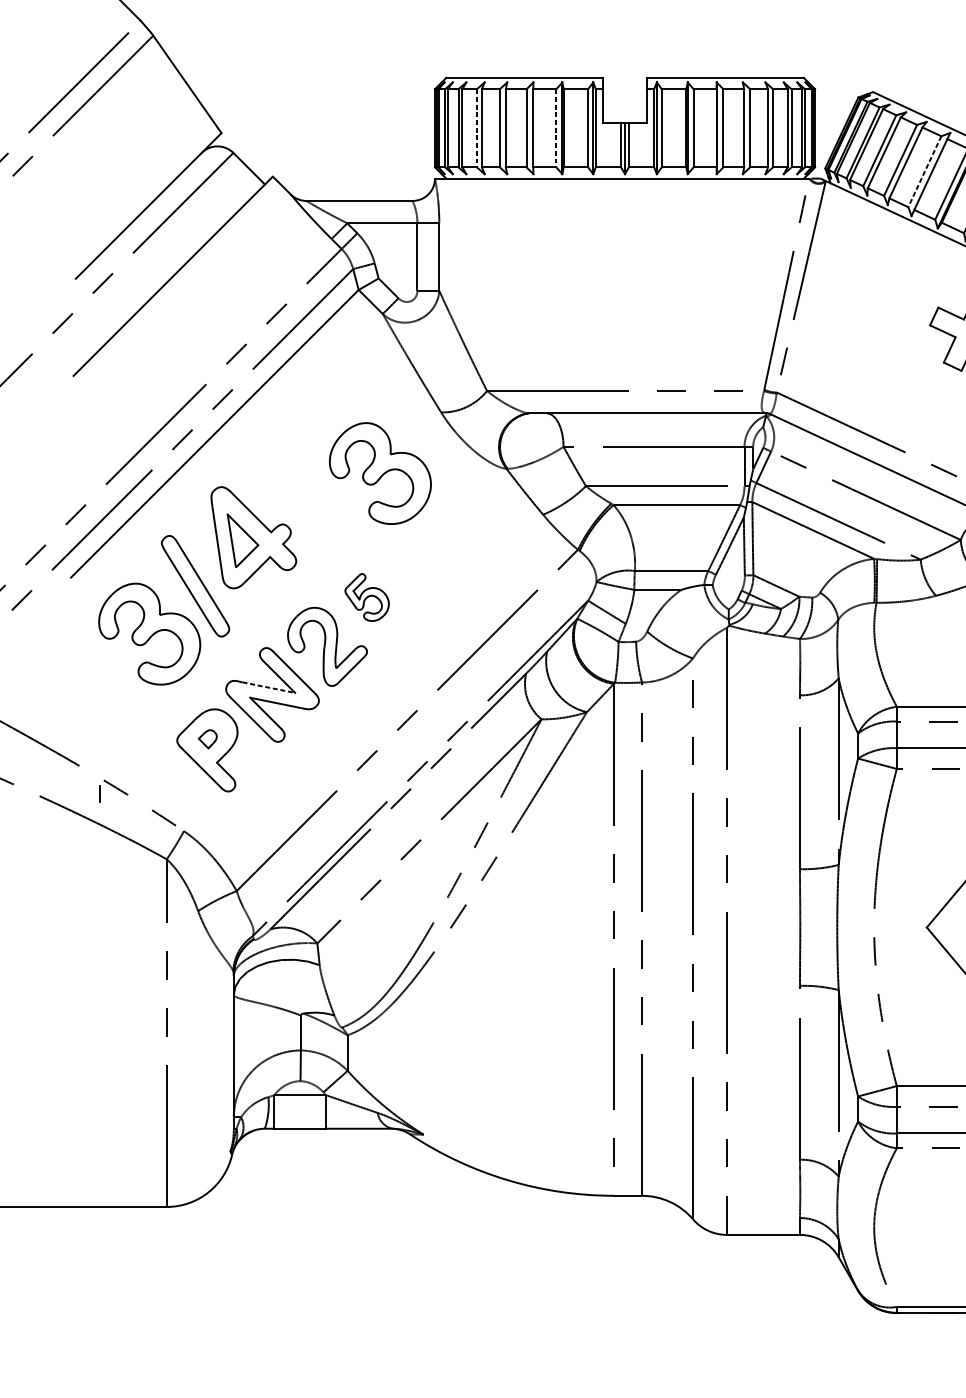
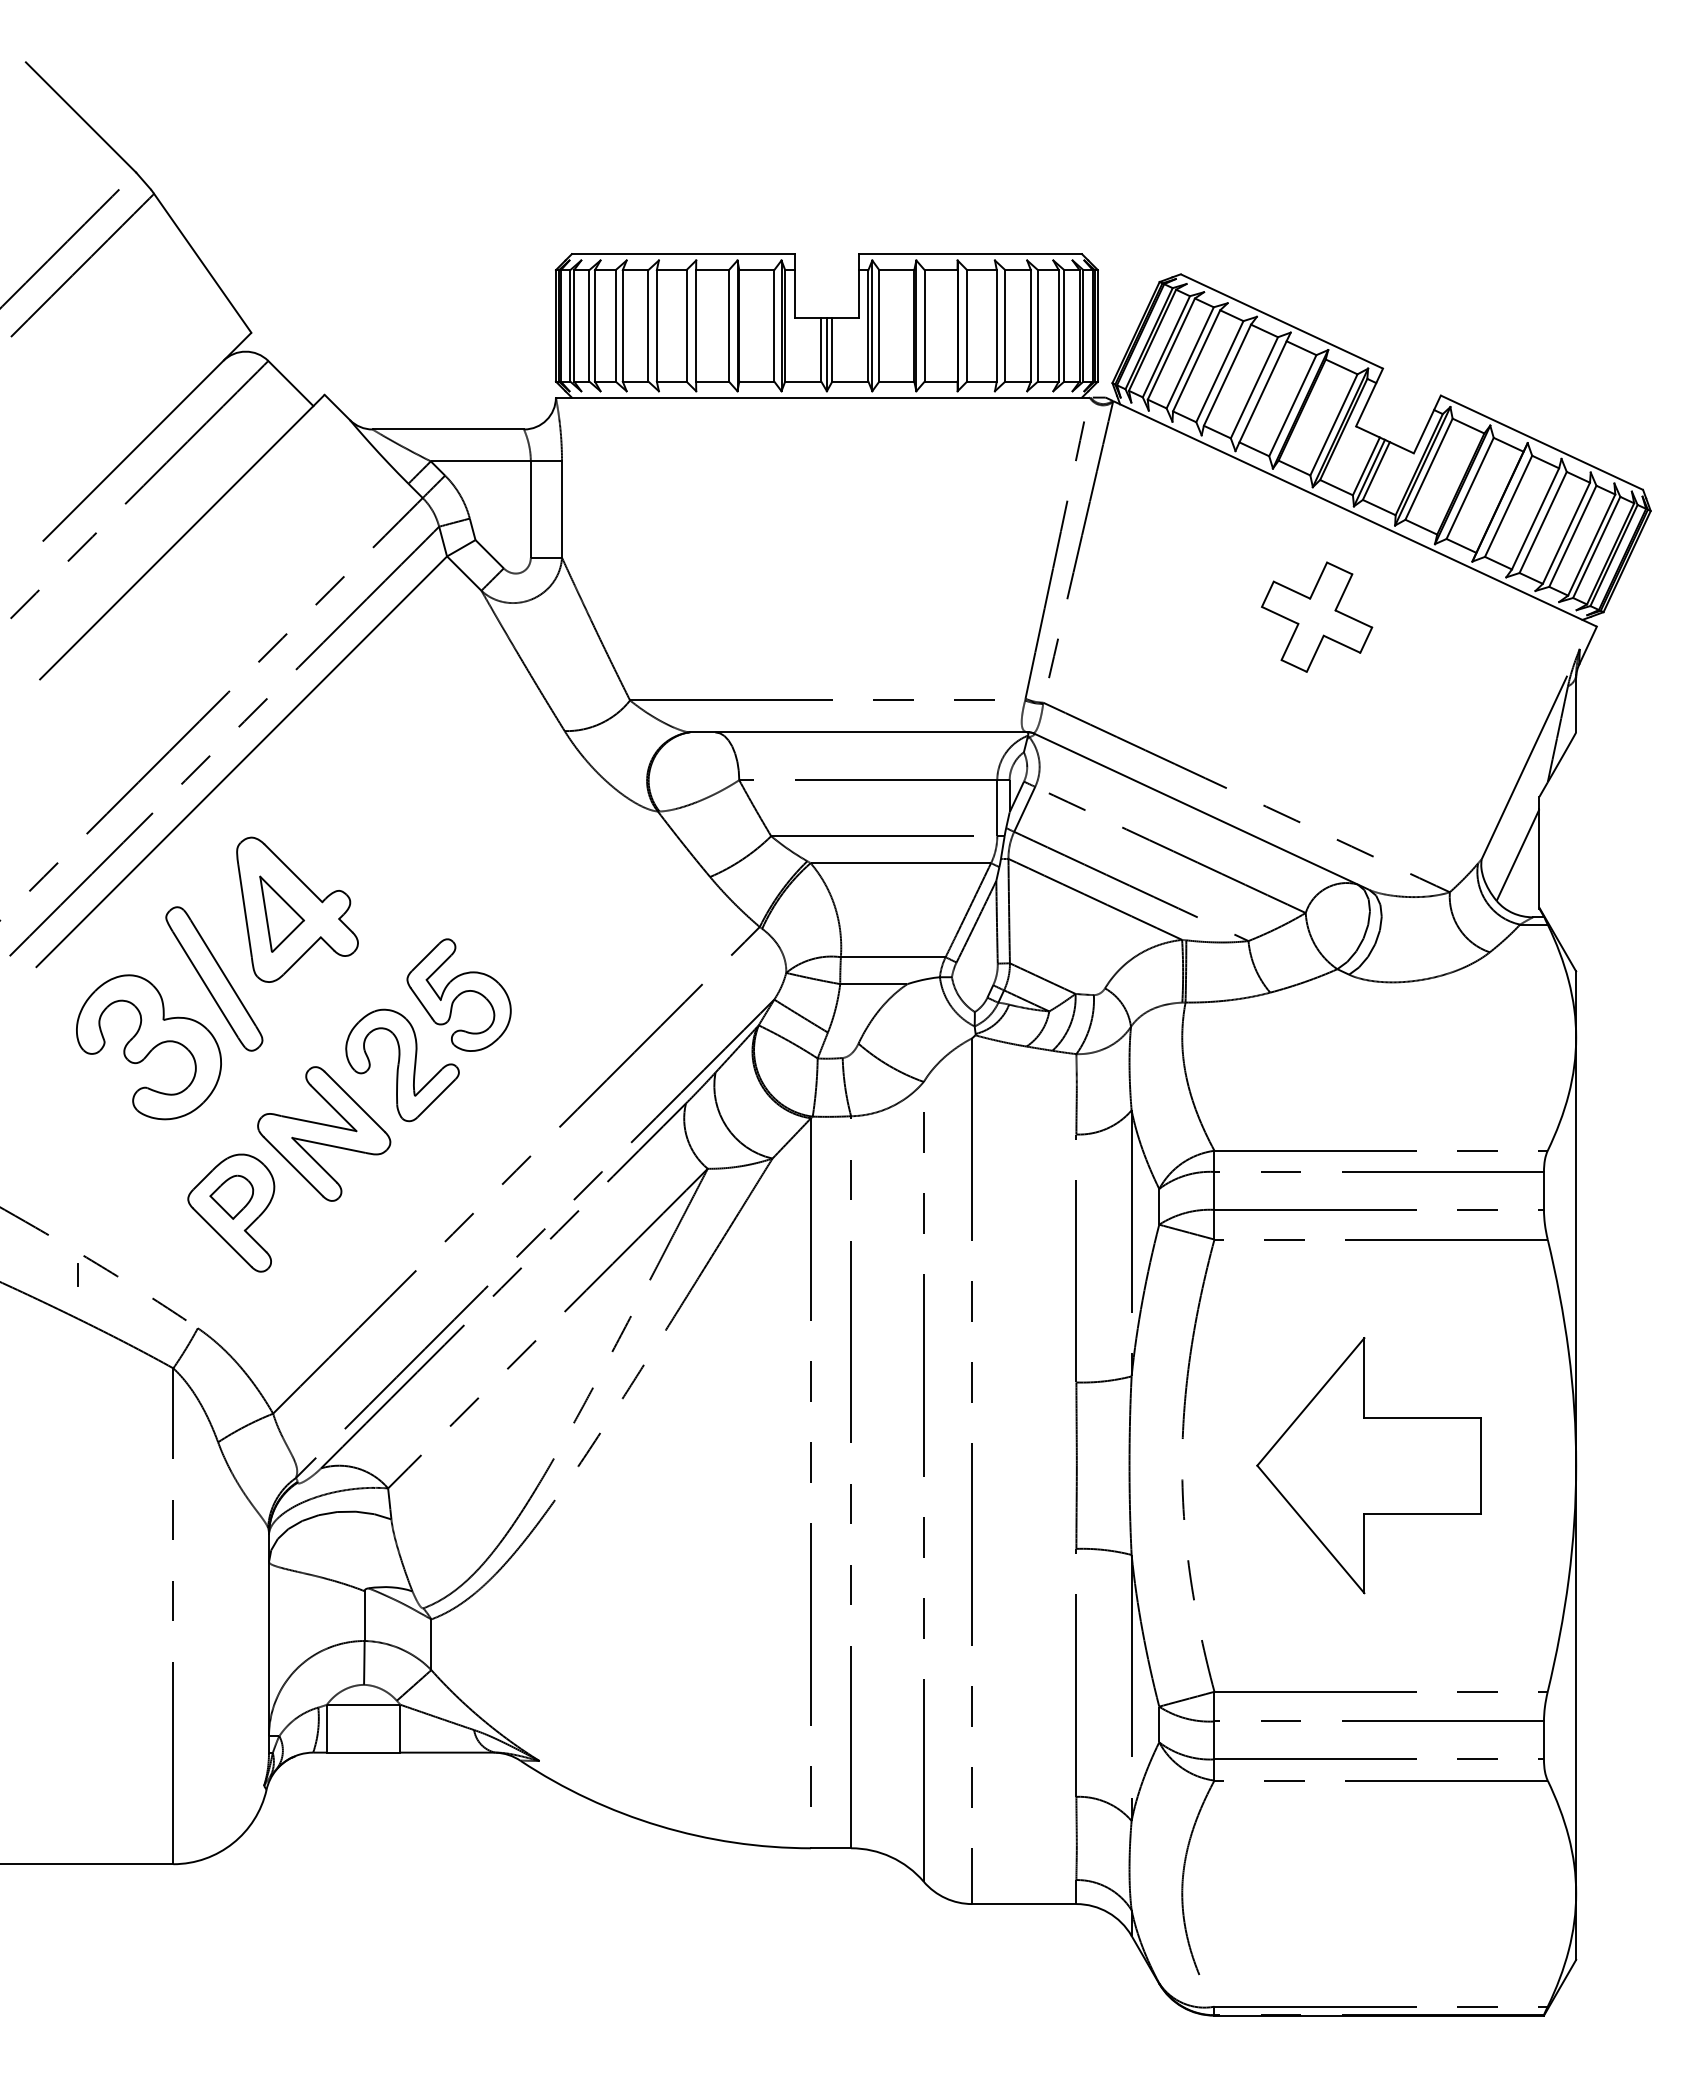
line: (476, 128) -> (615, 325), dashed -> solid
line: (556, 128) -> (728, 325), dashed -> solid
line: (924, 171) -> (1254, 387), dashed -> solid
part: (380, 473) -> (477, 818), removed
part: (366, 597) -> (458, 994), size x1.67
line: (268, 687) -> (318, 1123), dashed -> solid
part: (207, 738) -> (231, 1196), size x1.67

